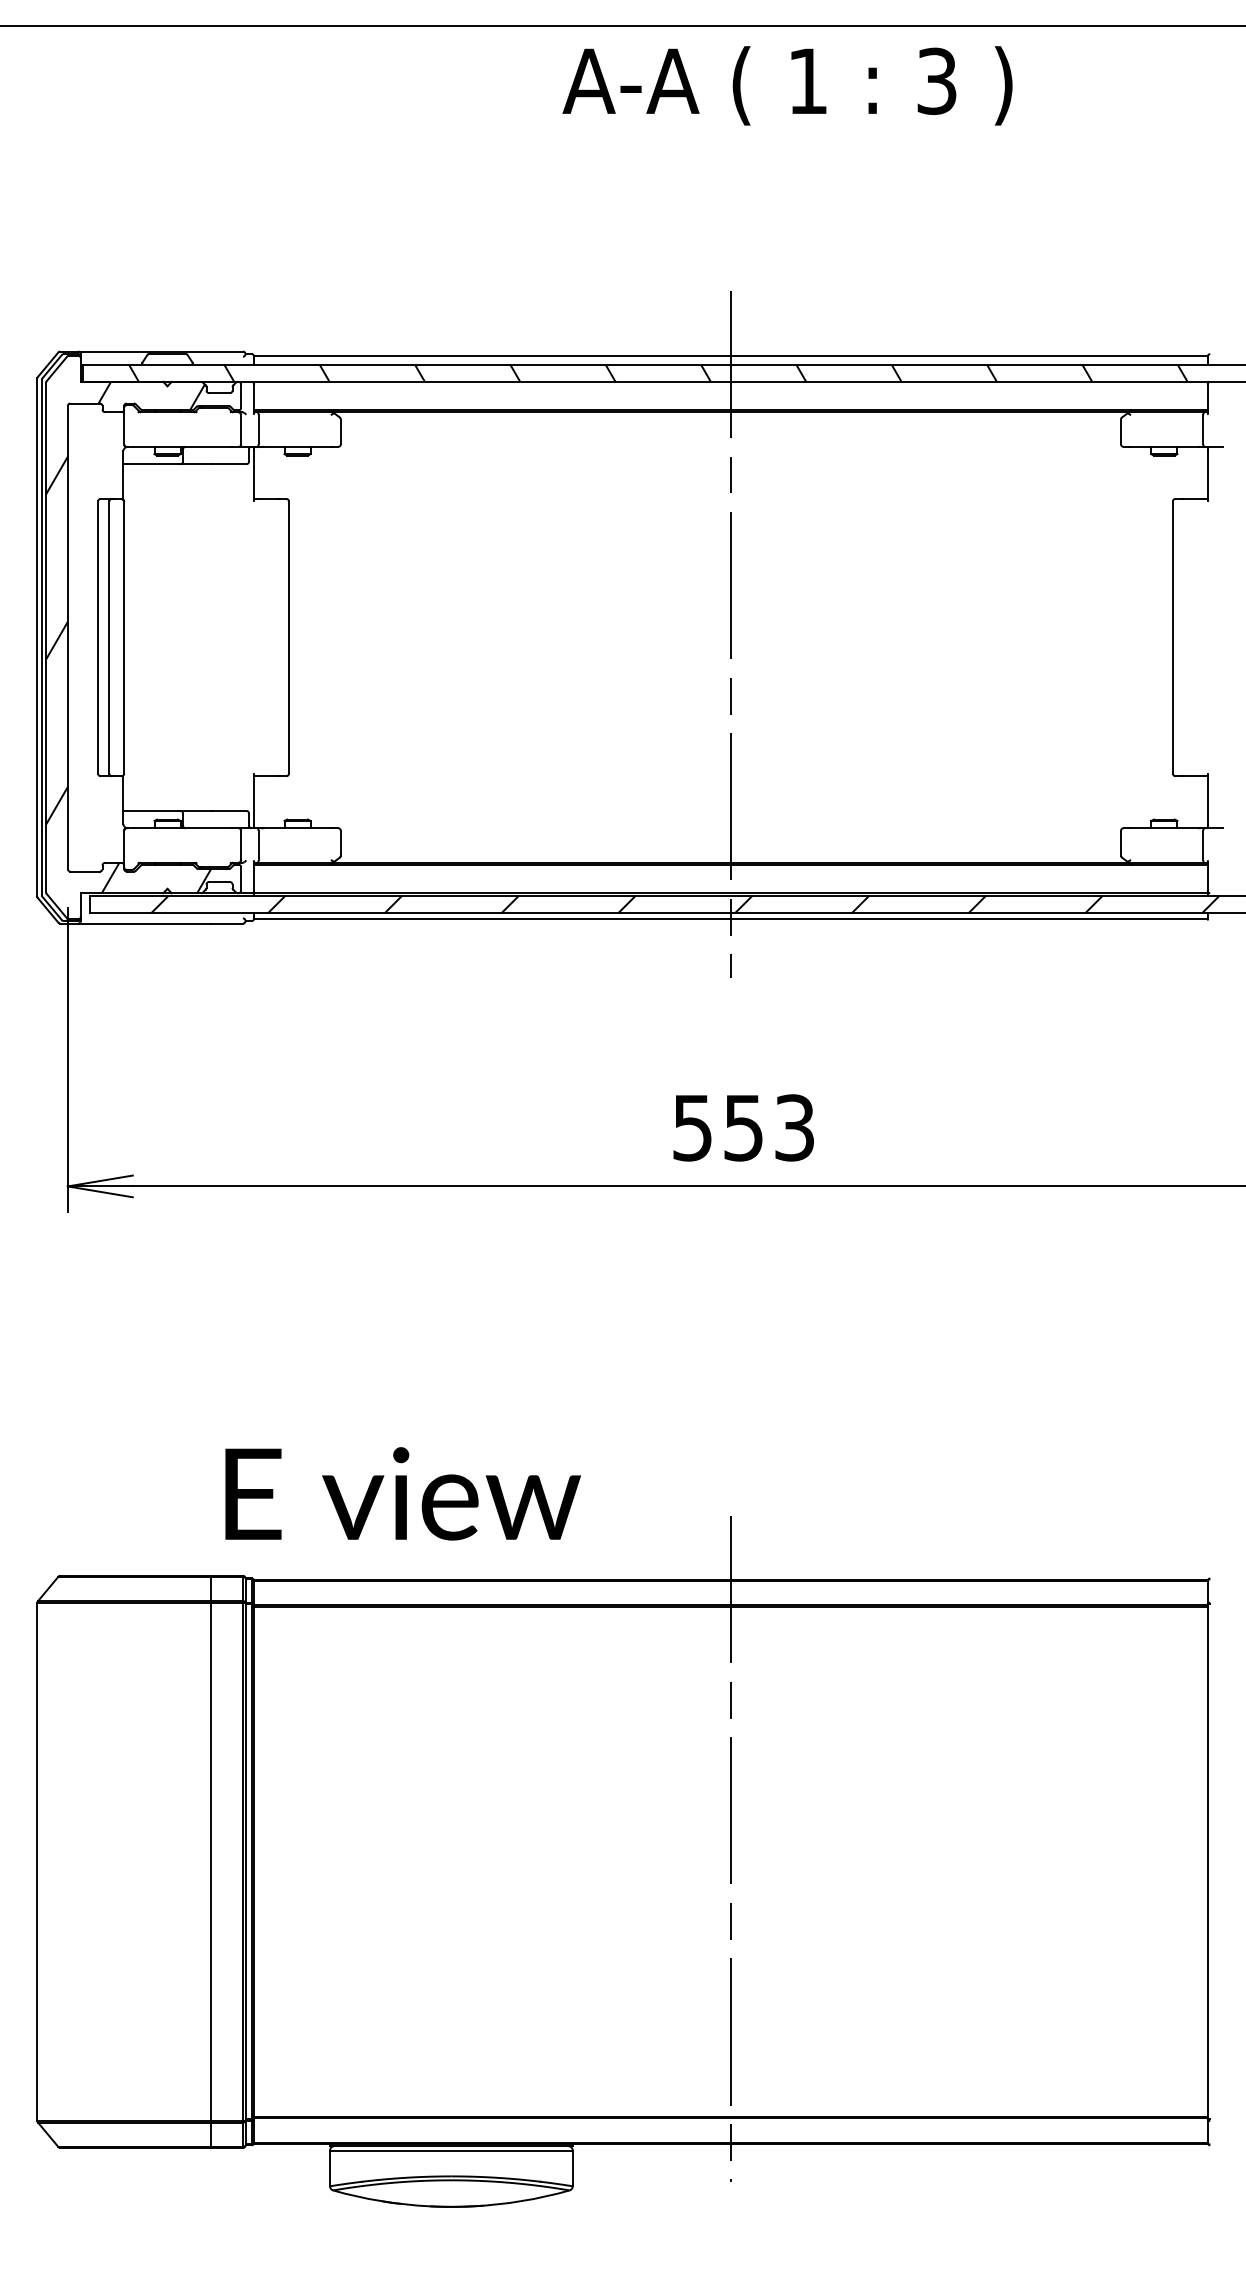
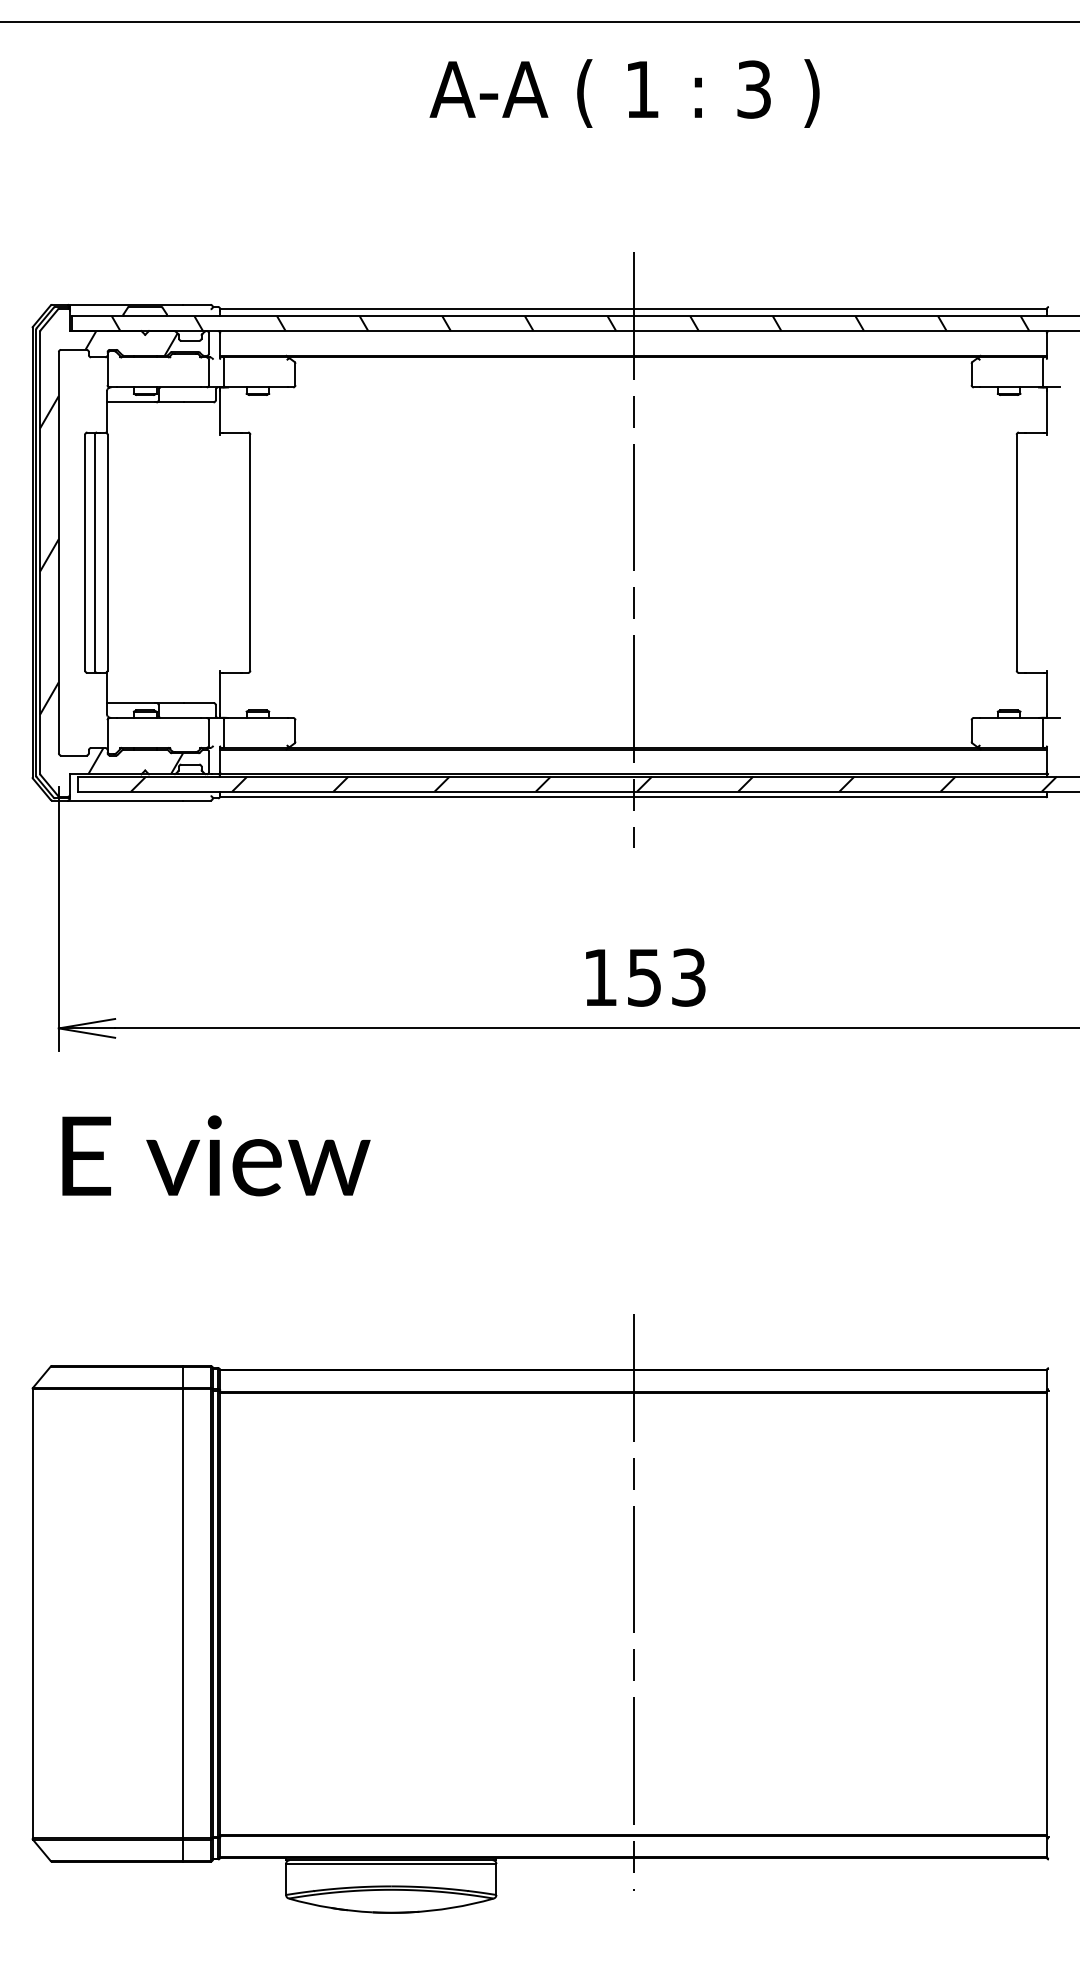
text: (787, 85) -> (624, 93), moved
text: (691, 1127) -> (599, 977), 553 -> 153
text: (403, 1493) -> (216, 1155), moved

